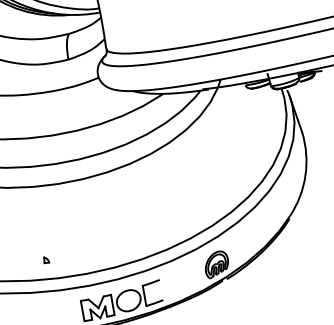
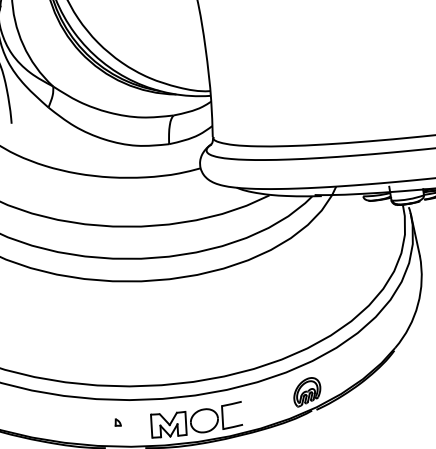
part: (45, 260) -> (117, 422), moved

